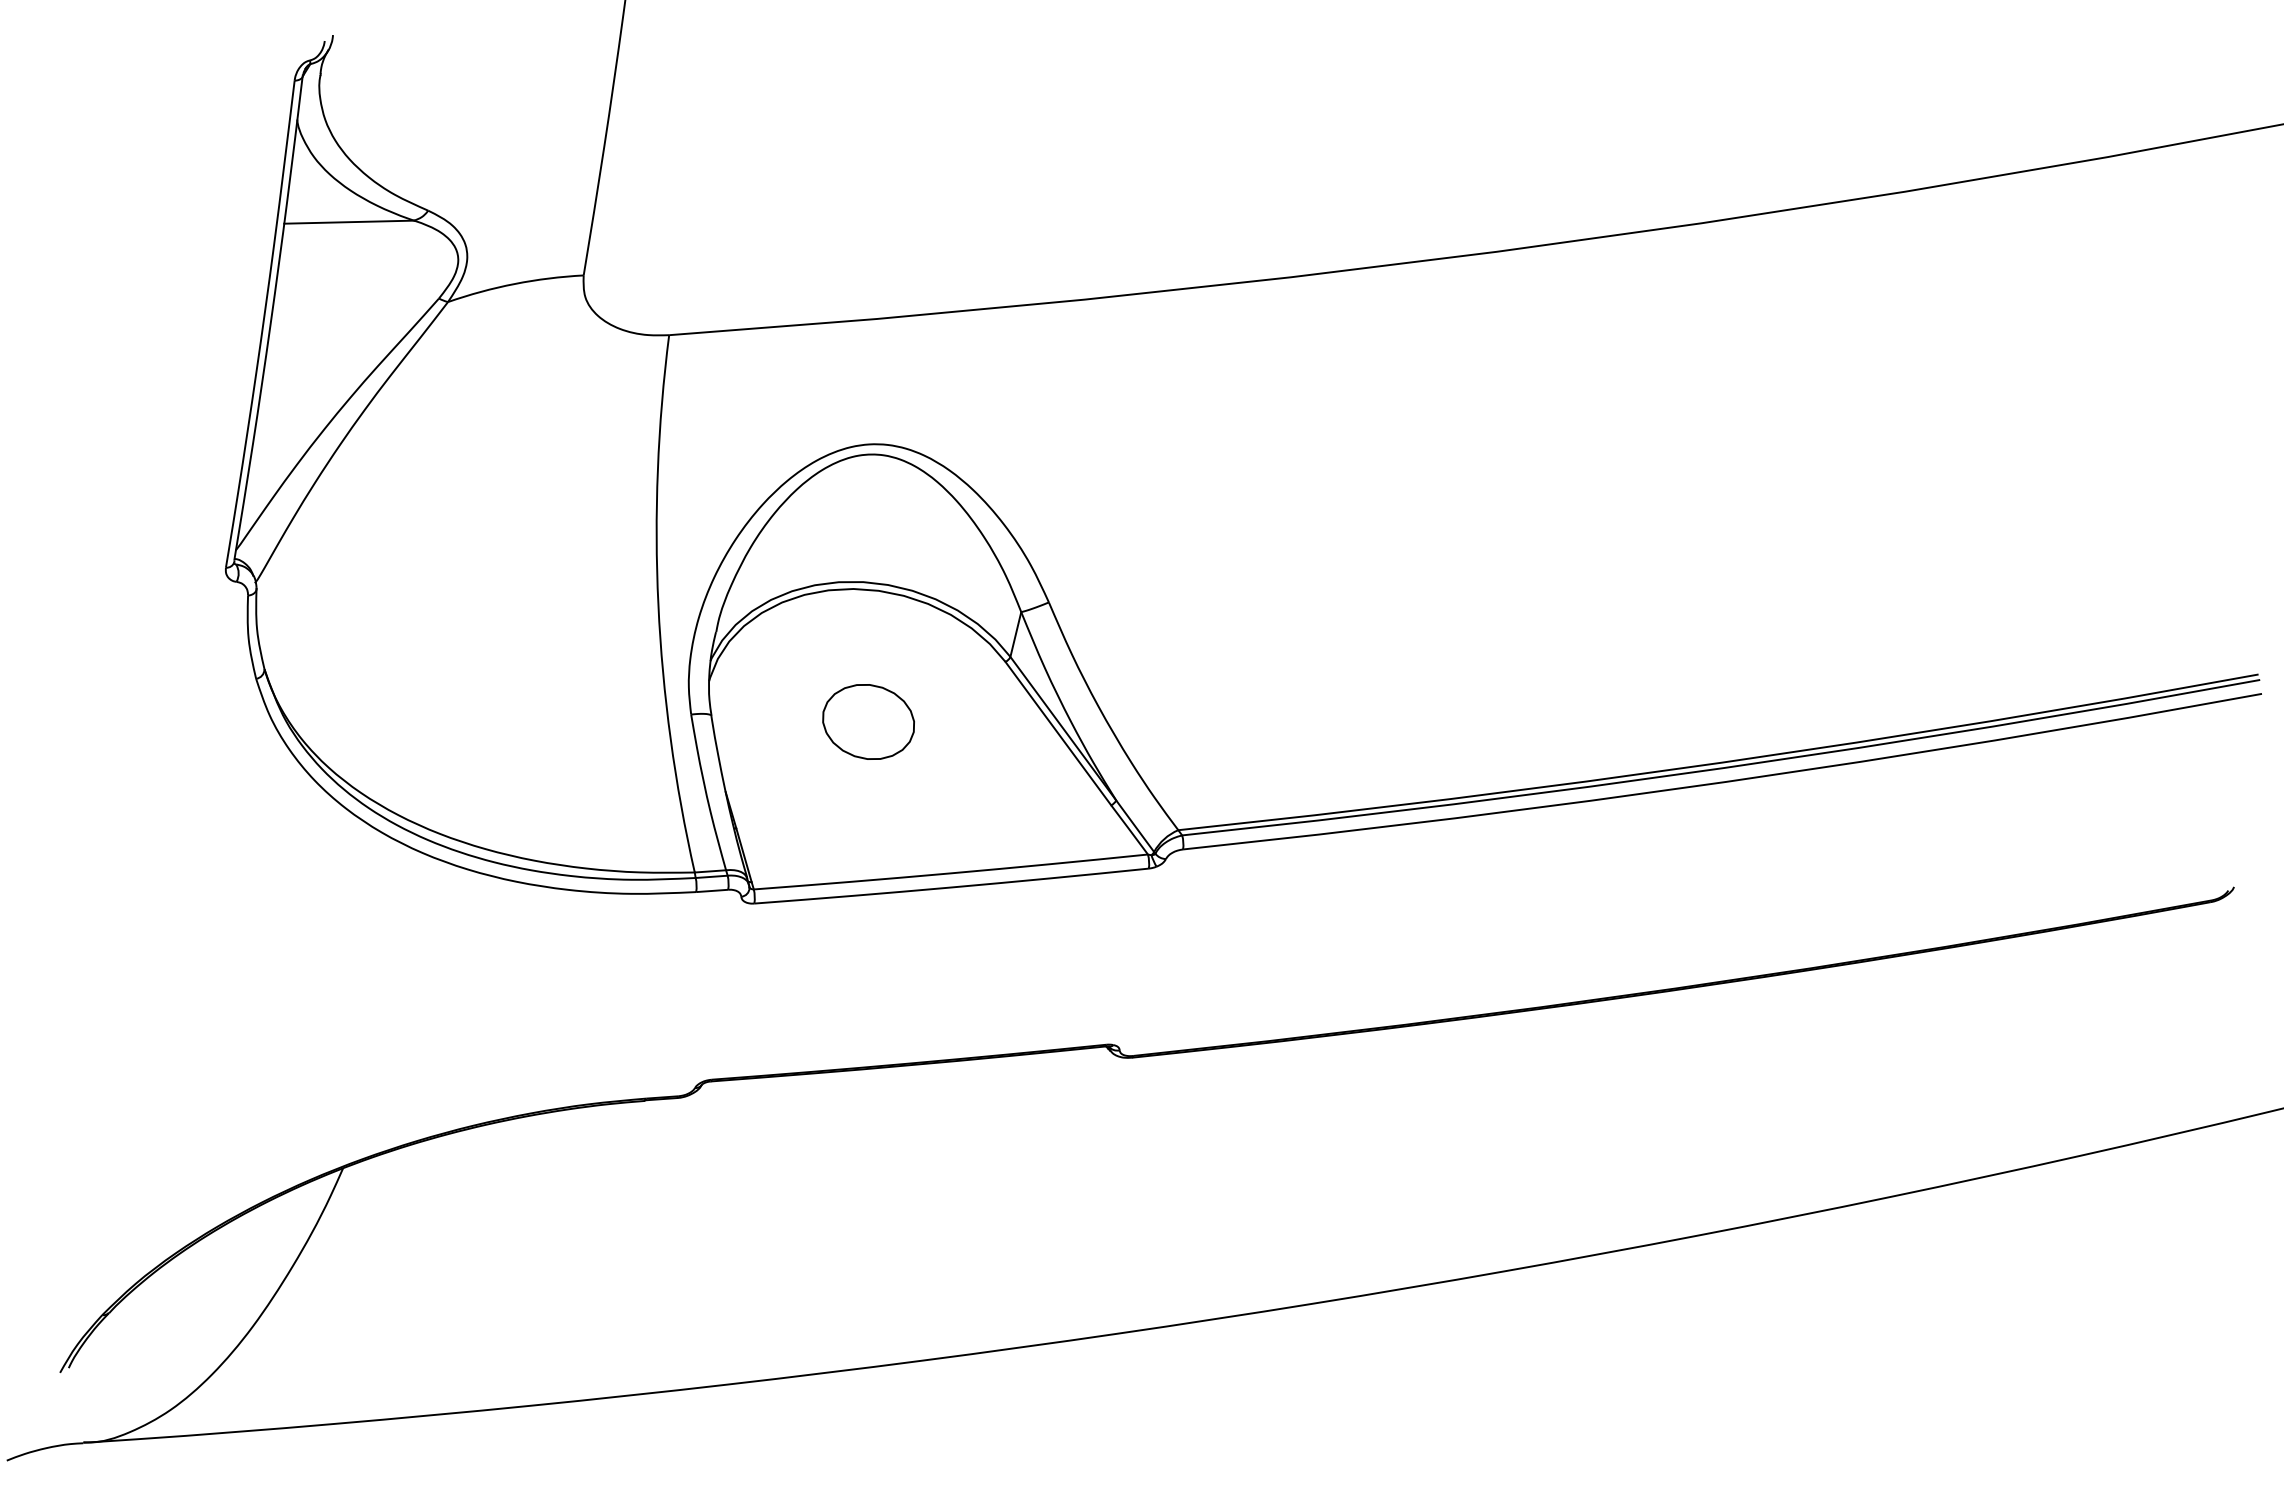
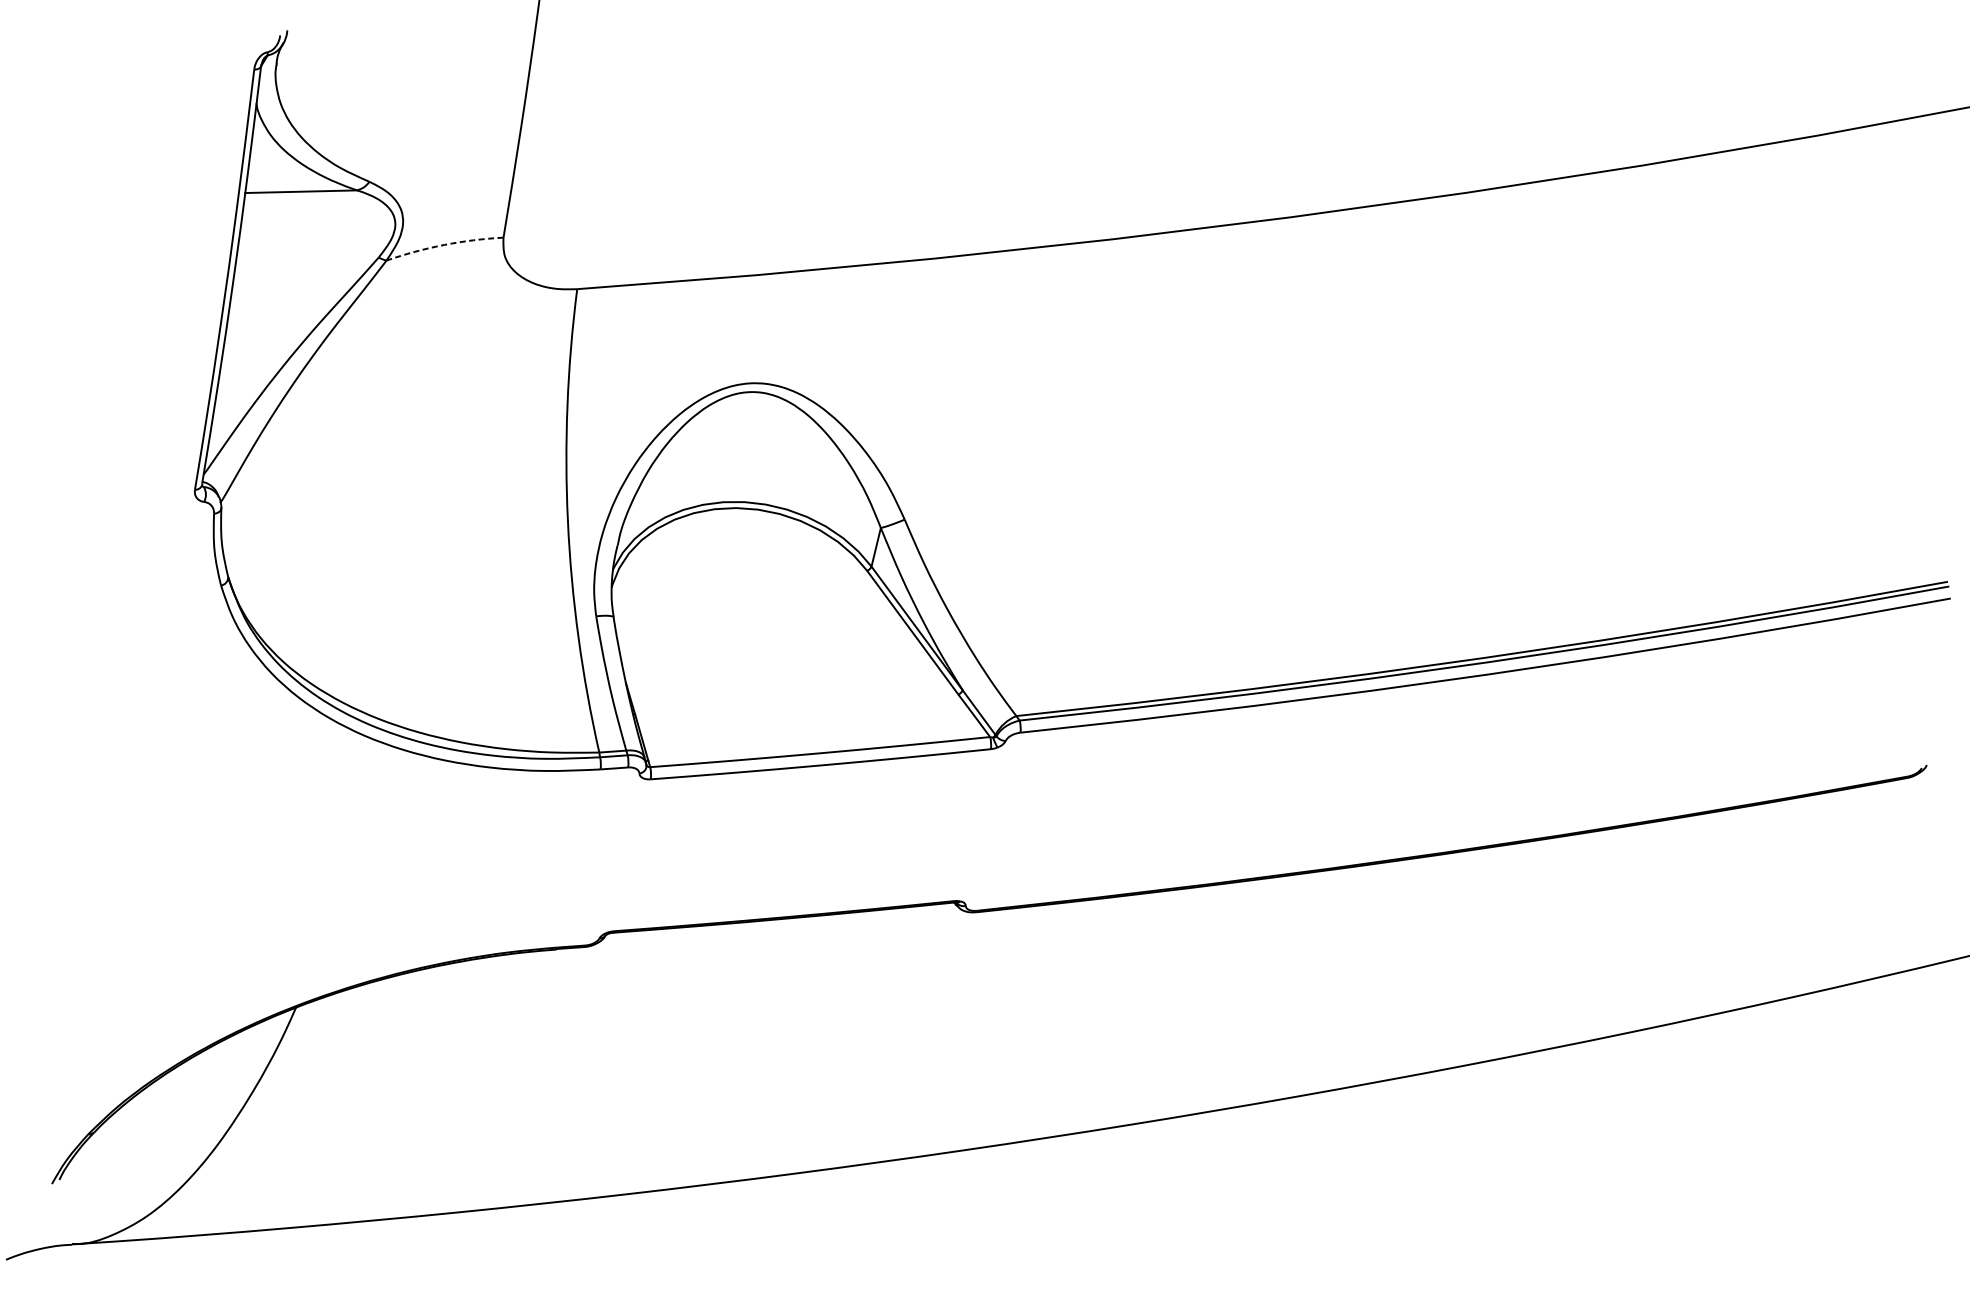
arc: (514, 283) -> (443, 244), solid -> dashed
part: (868, 721) -> (749, 622), removed

